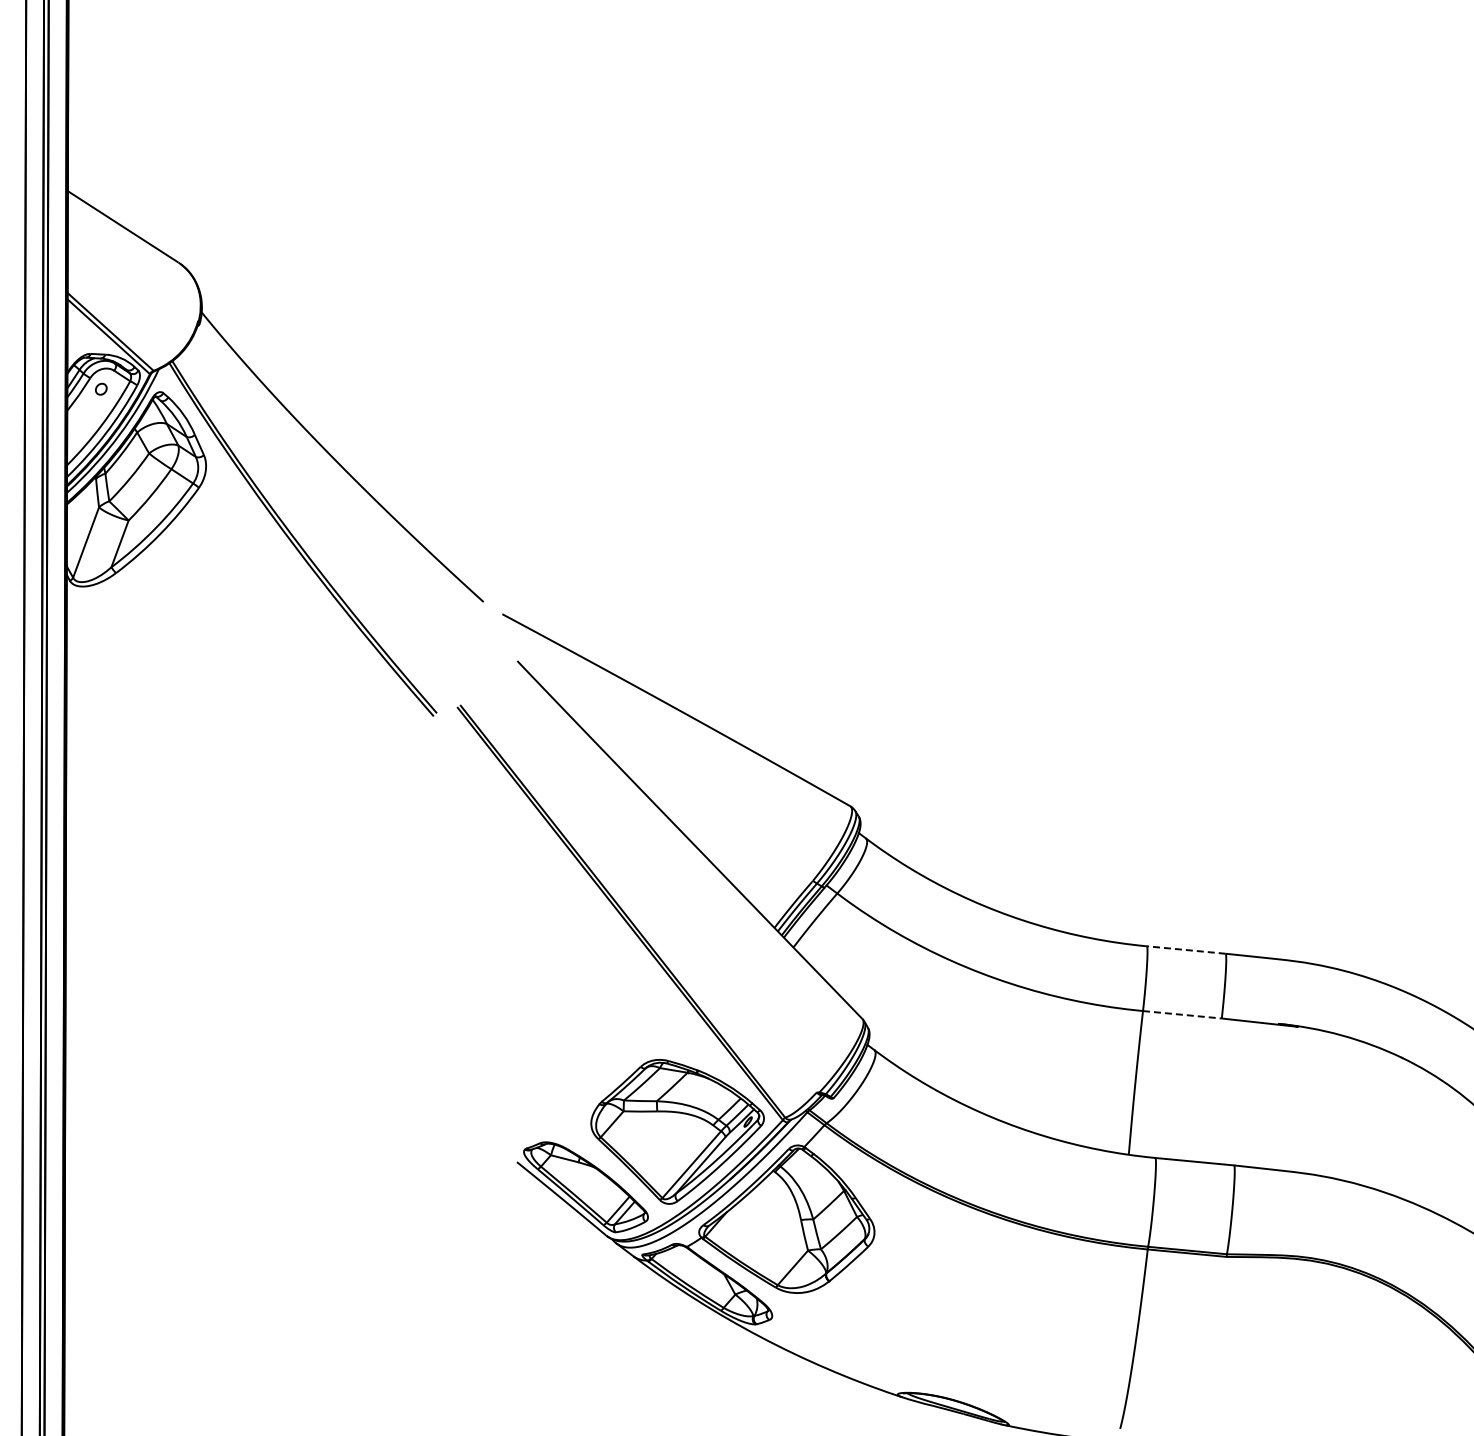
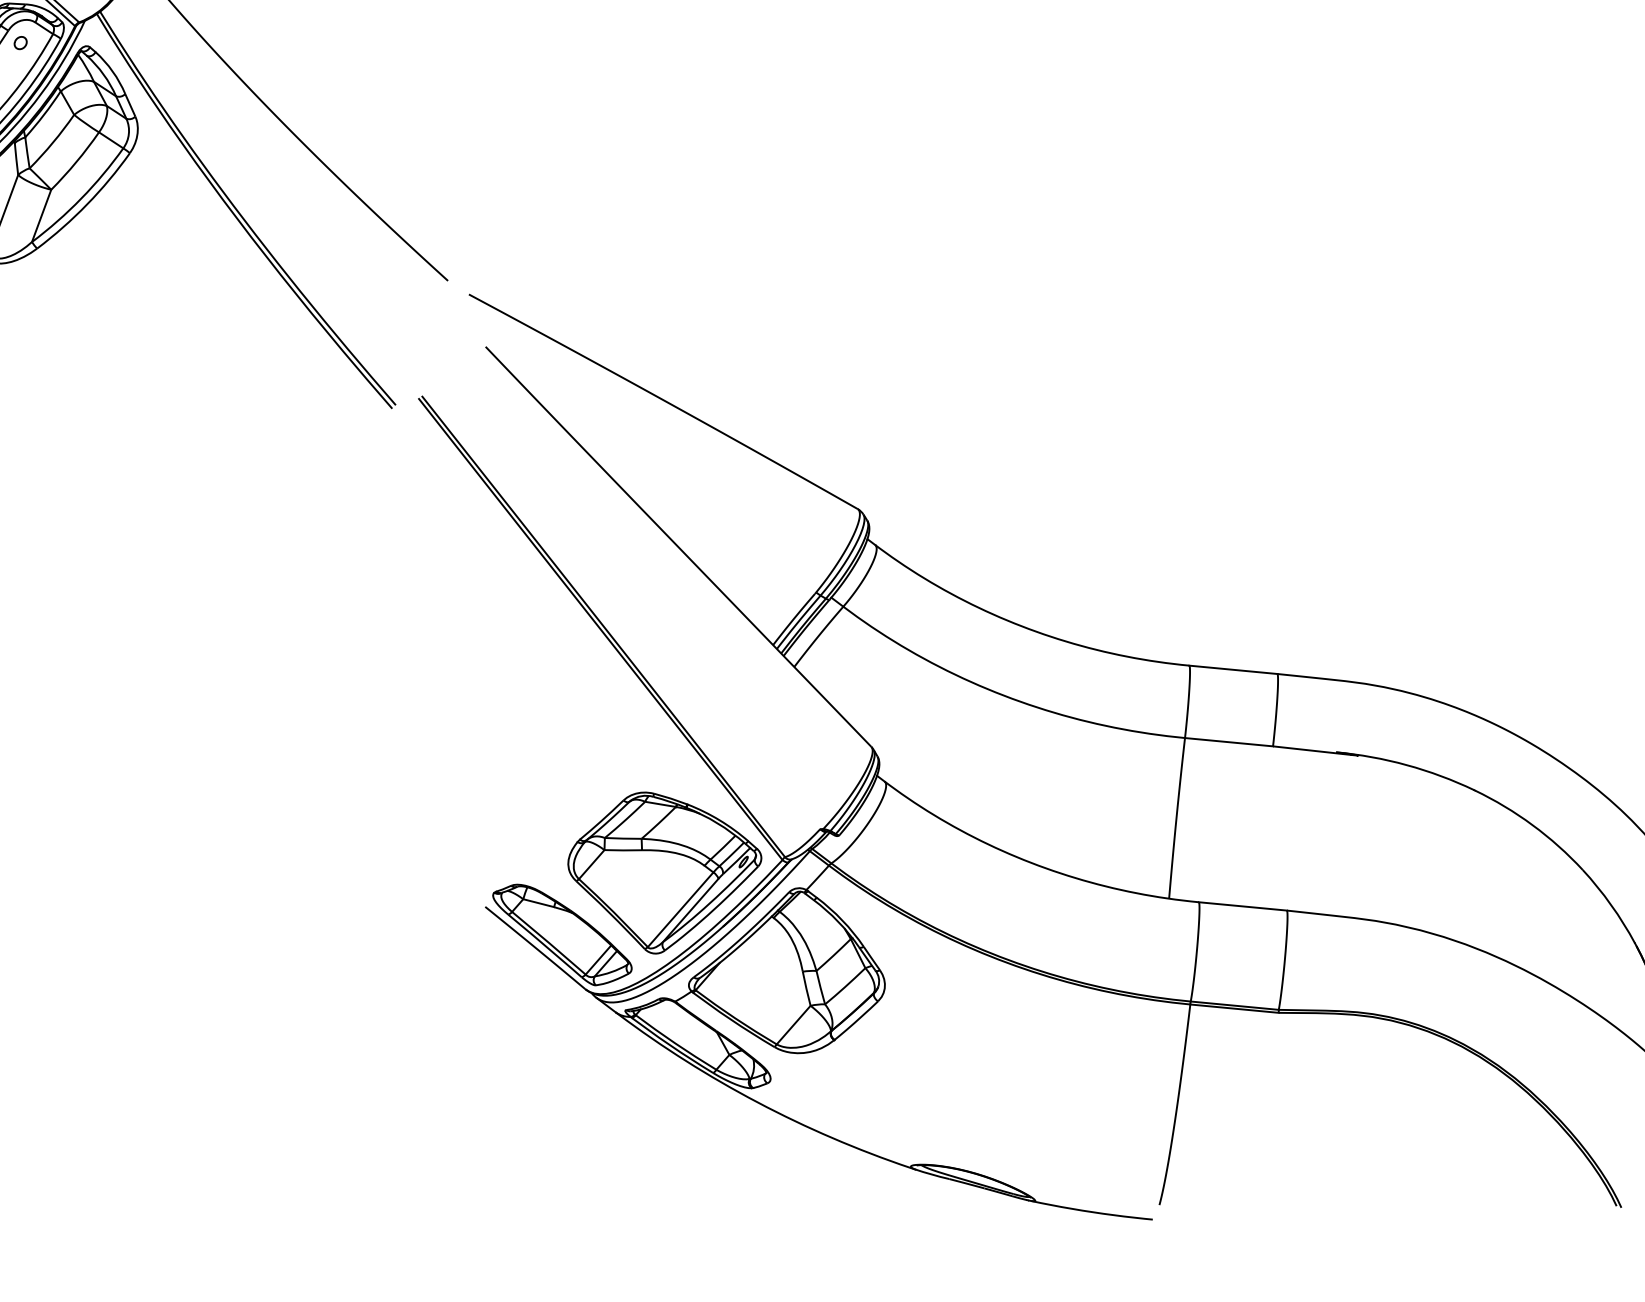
line: (1186, 950) -> (1233, 670), dashed -> solid
line: (1182, 1014) -> (1229, 741), dashed -> solid

